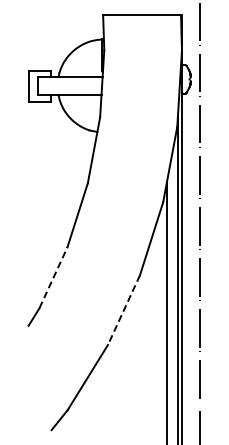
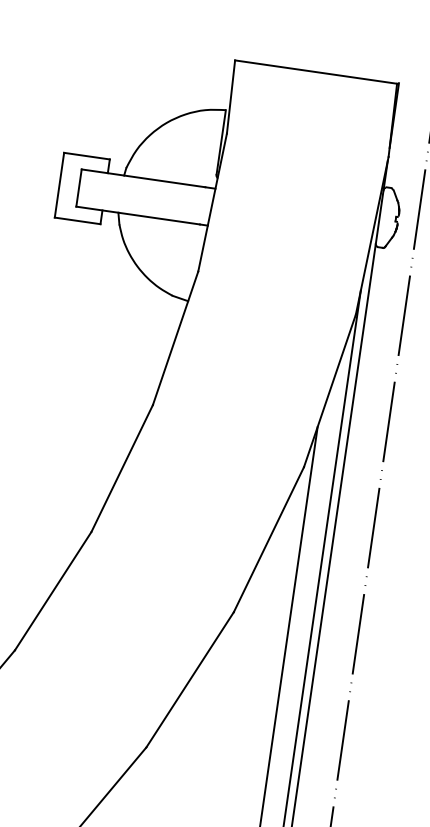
line: (53, 277) -> (53, 590), dashed -> solid
line: (123, 310) -> (188, 680), dashed -> solid

